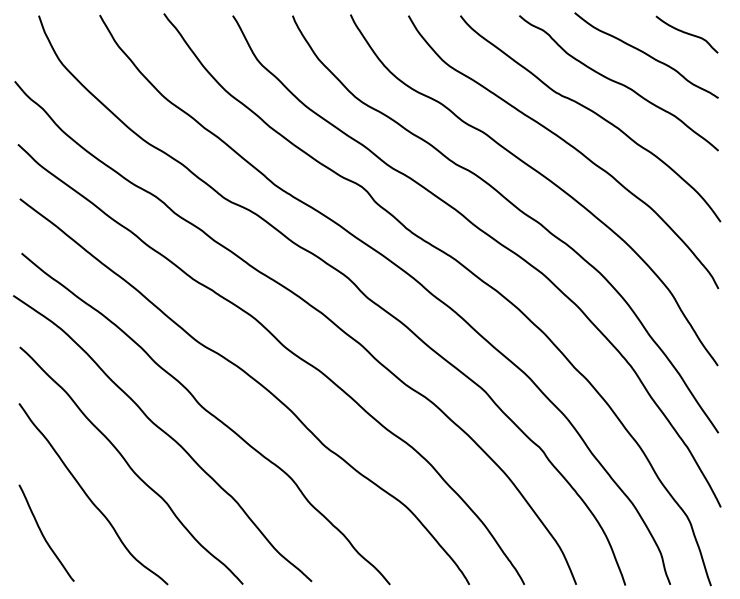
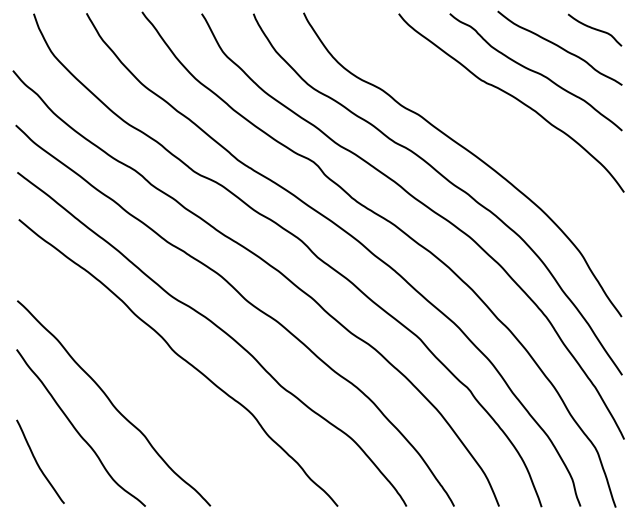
curve: (567, 144) -> (491, 125), removed
curve: (165, 434) -> (143, 376), removed

